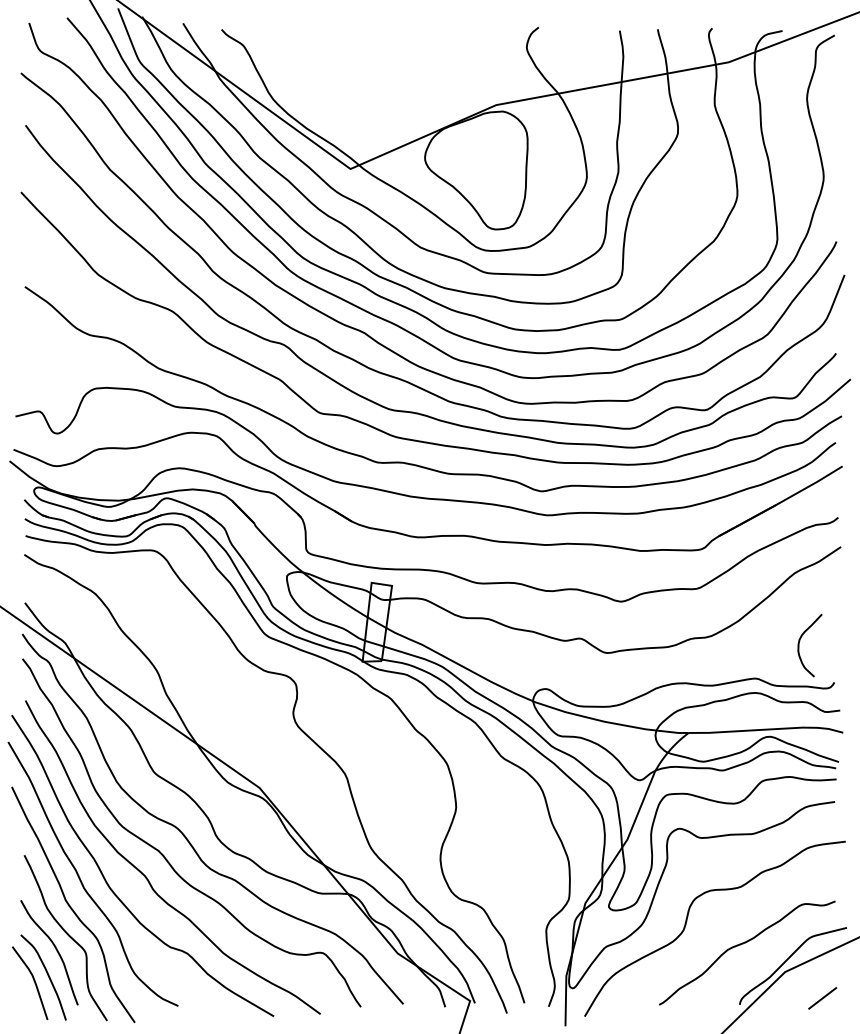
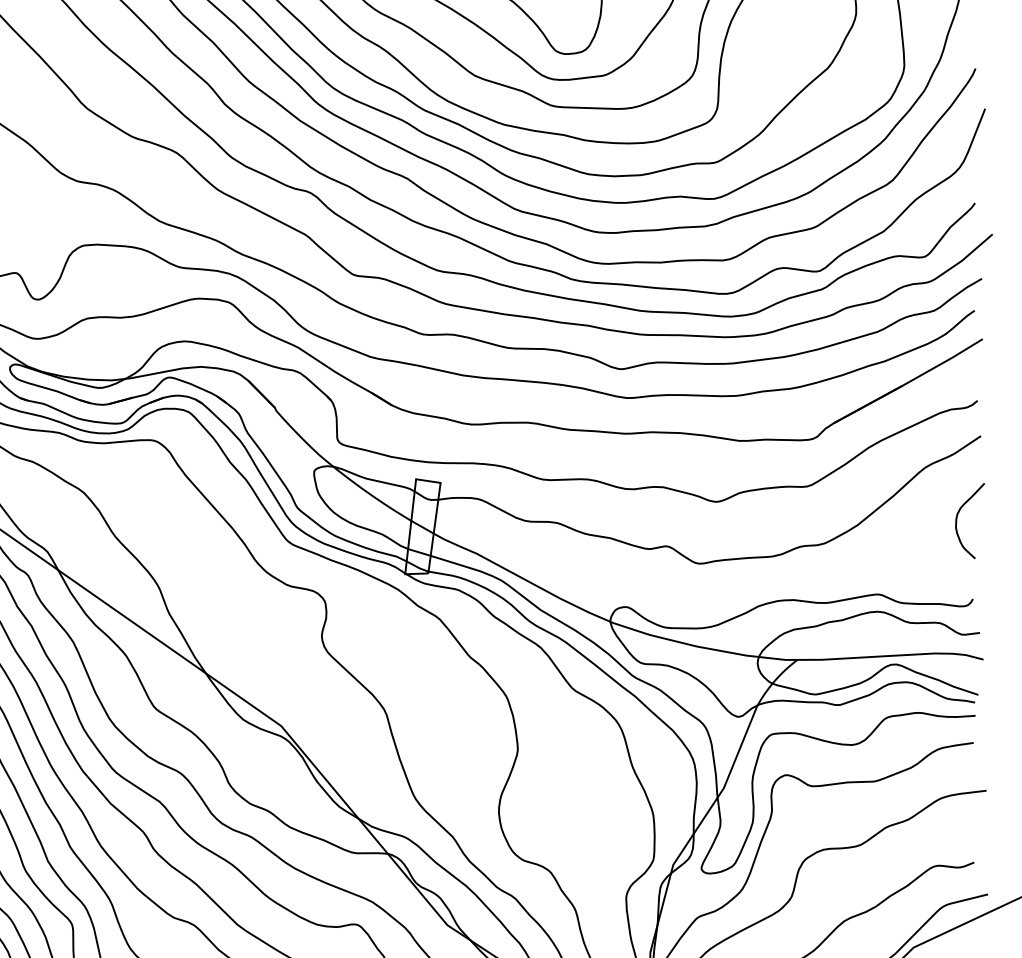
curve: (800, 641) -> (958, 516), moved

